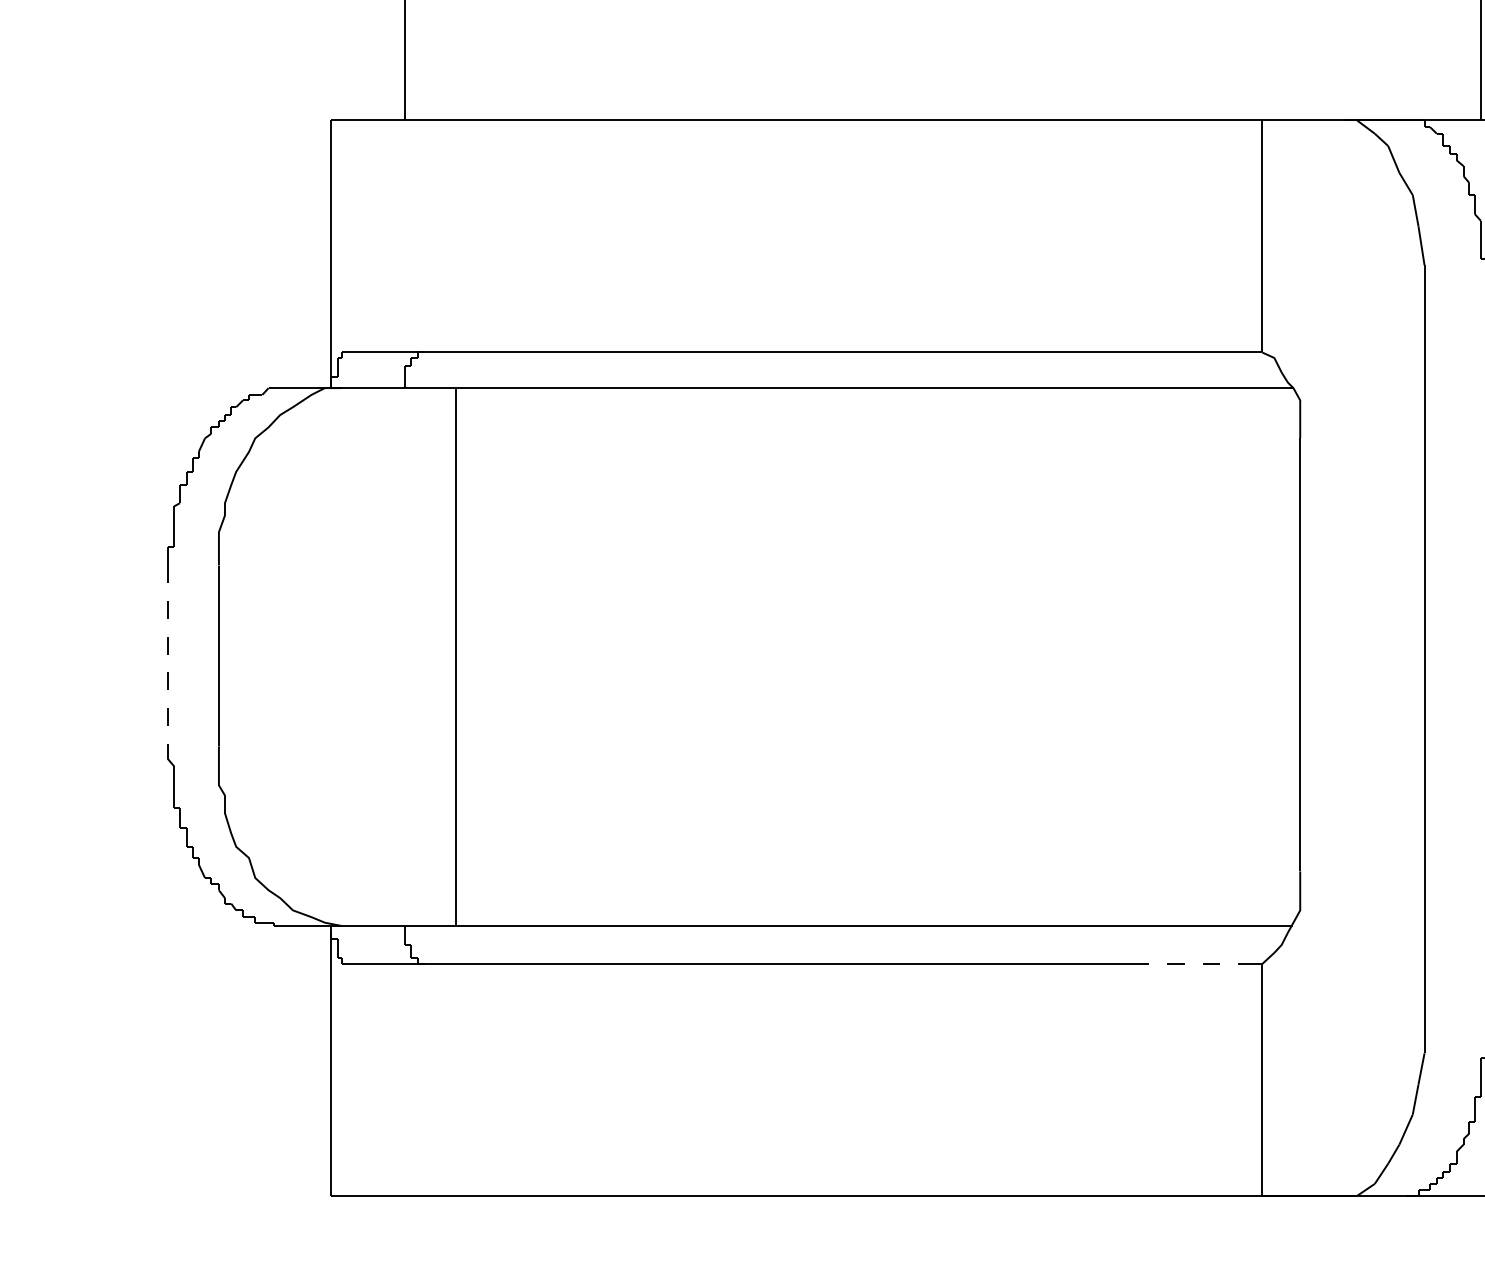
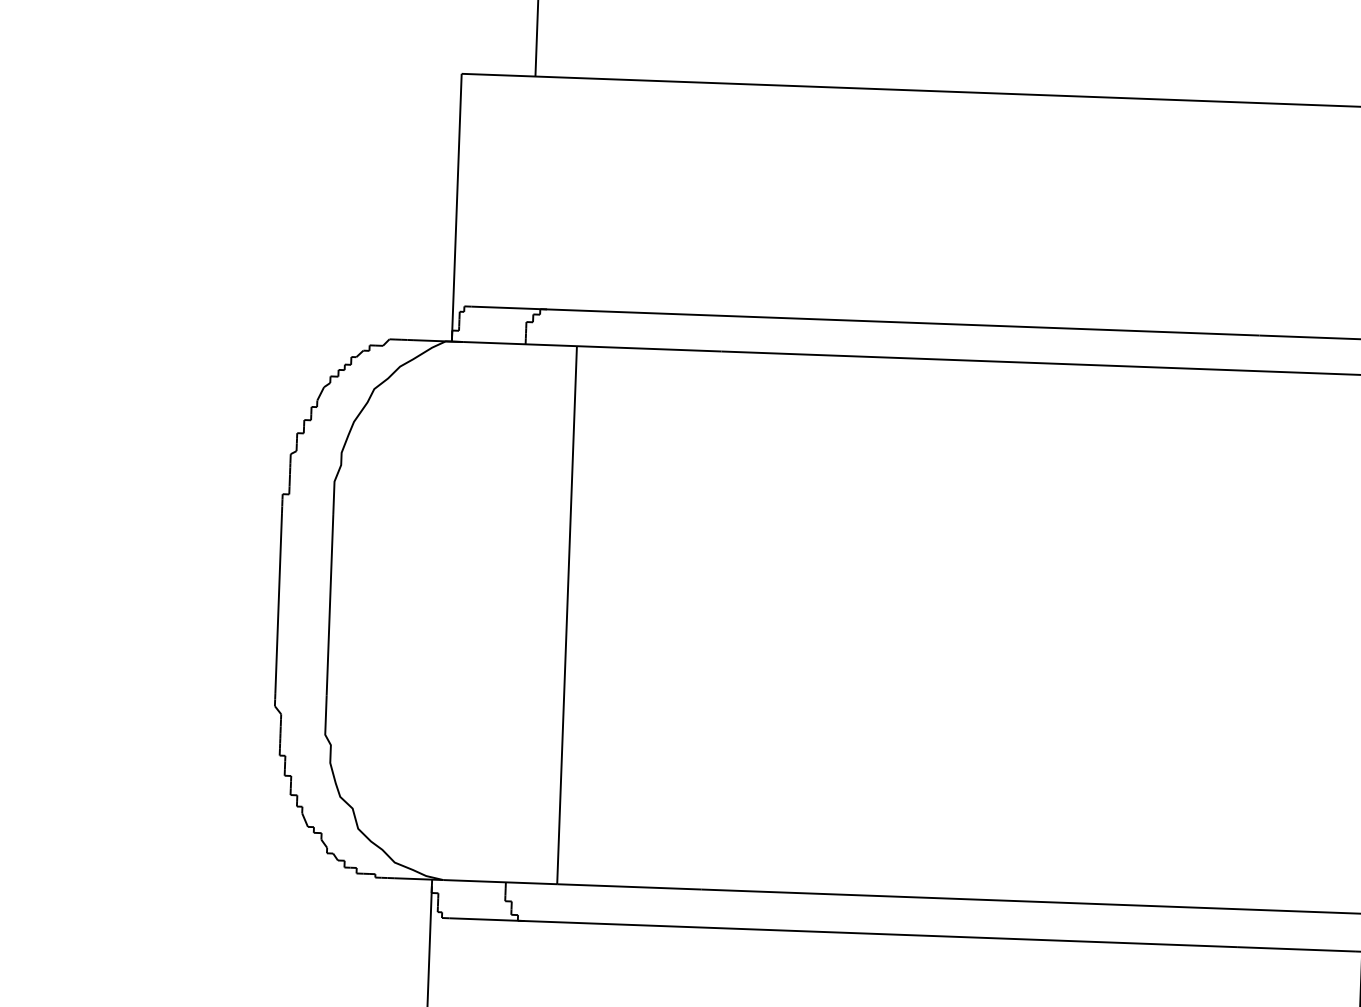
line: (167, 656) -> (278, 604), dashed -> solid
line: (1196, 964) -> (1296, 949), dashed -> solid

